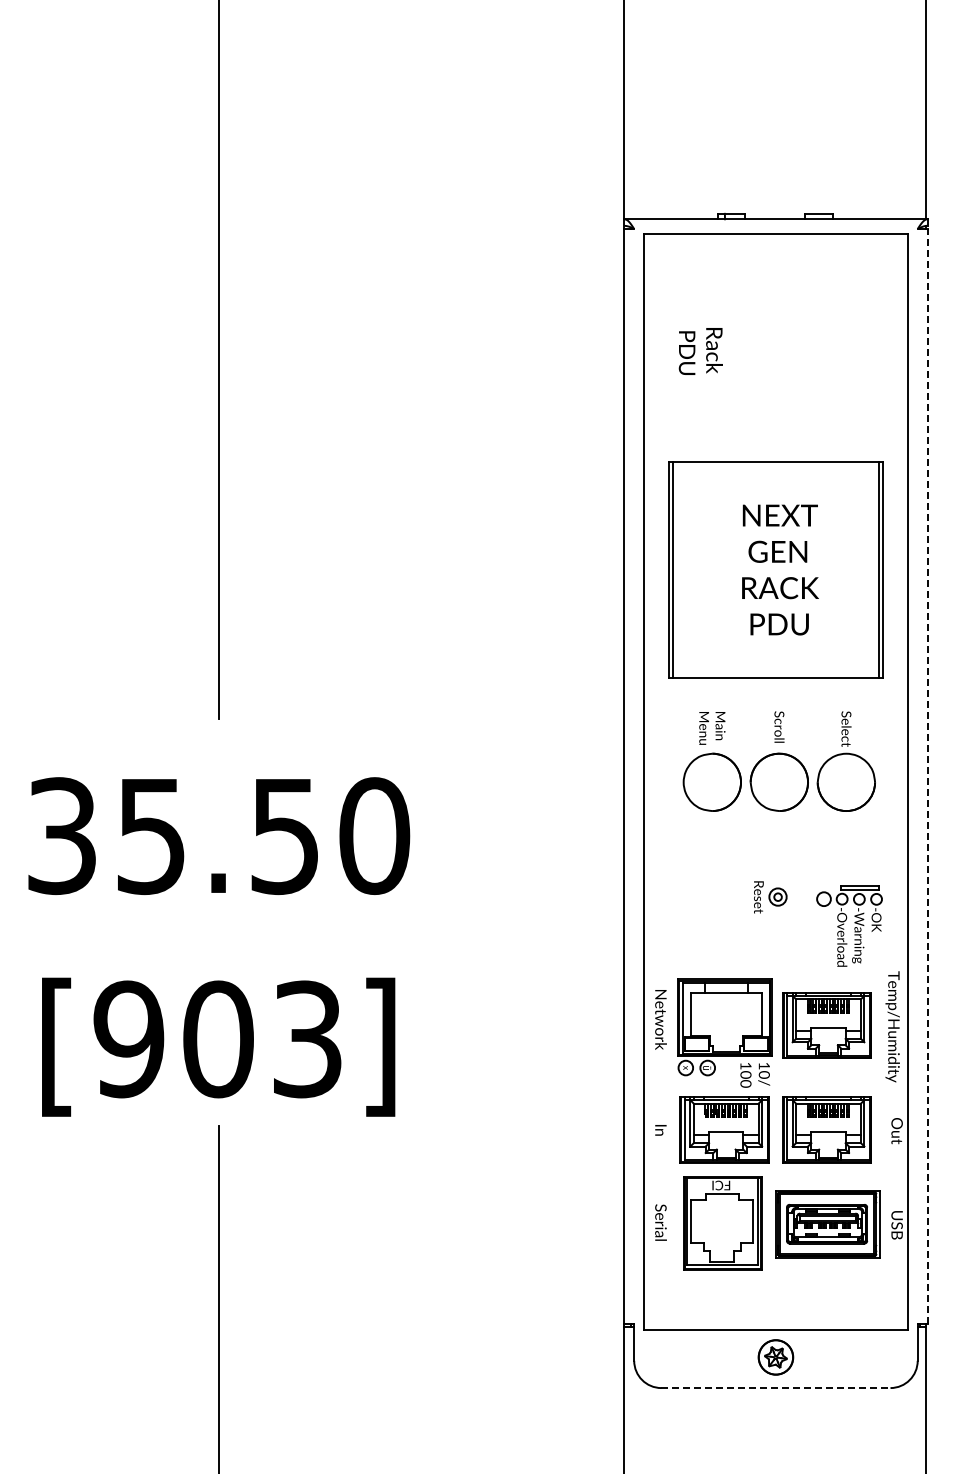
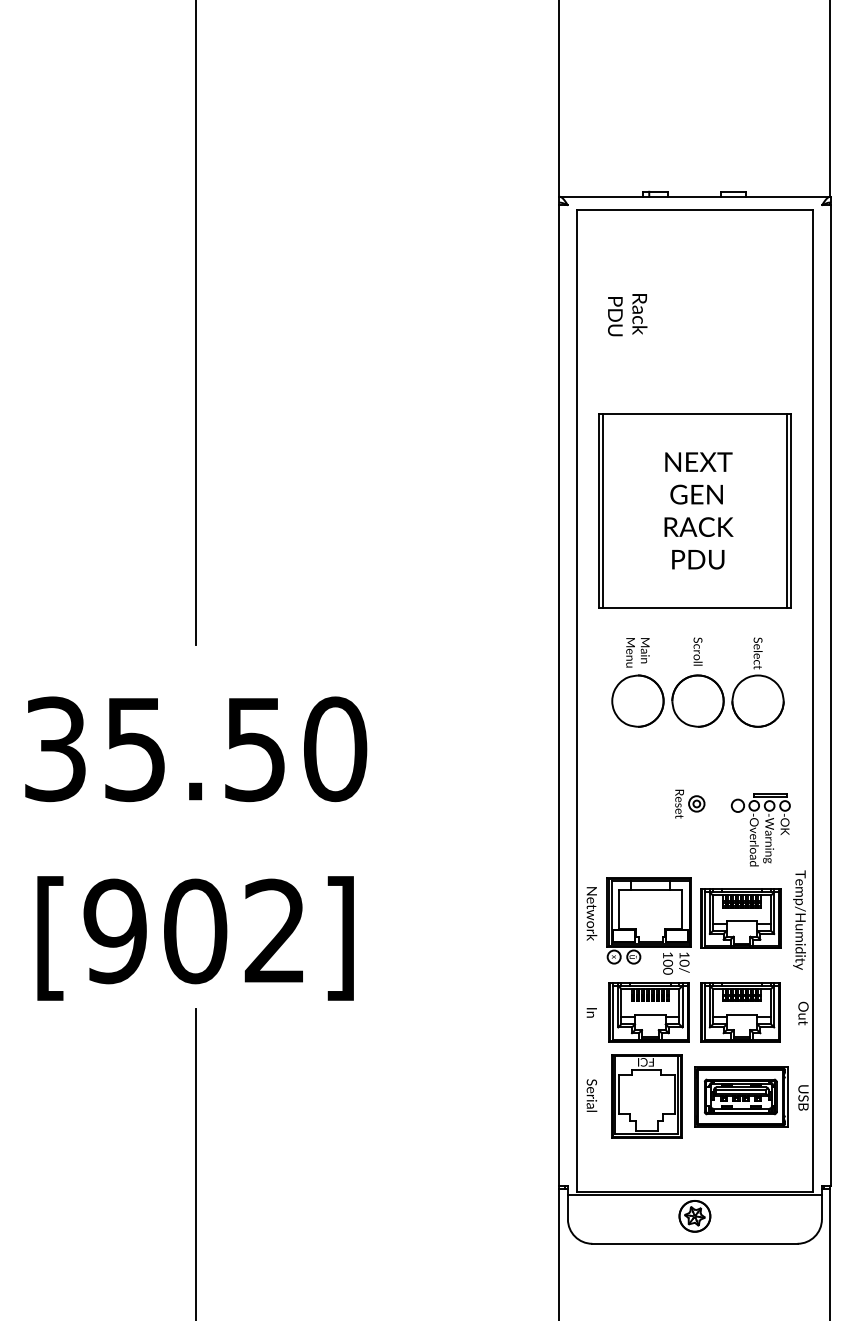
line: (927, 775) -> (830, 694), dashed -> solid
text: (307, 1039) -> (275, 931), [903] -> [902]
line: (775, 1333) -> (694, 1194), added
line: (775, 1388) -> (694, 1244), dashed -> solid

